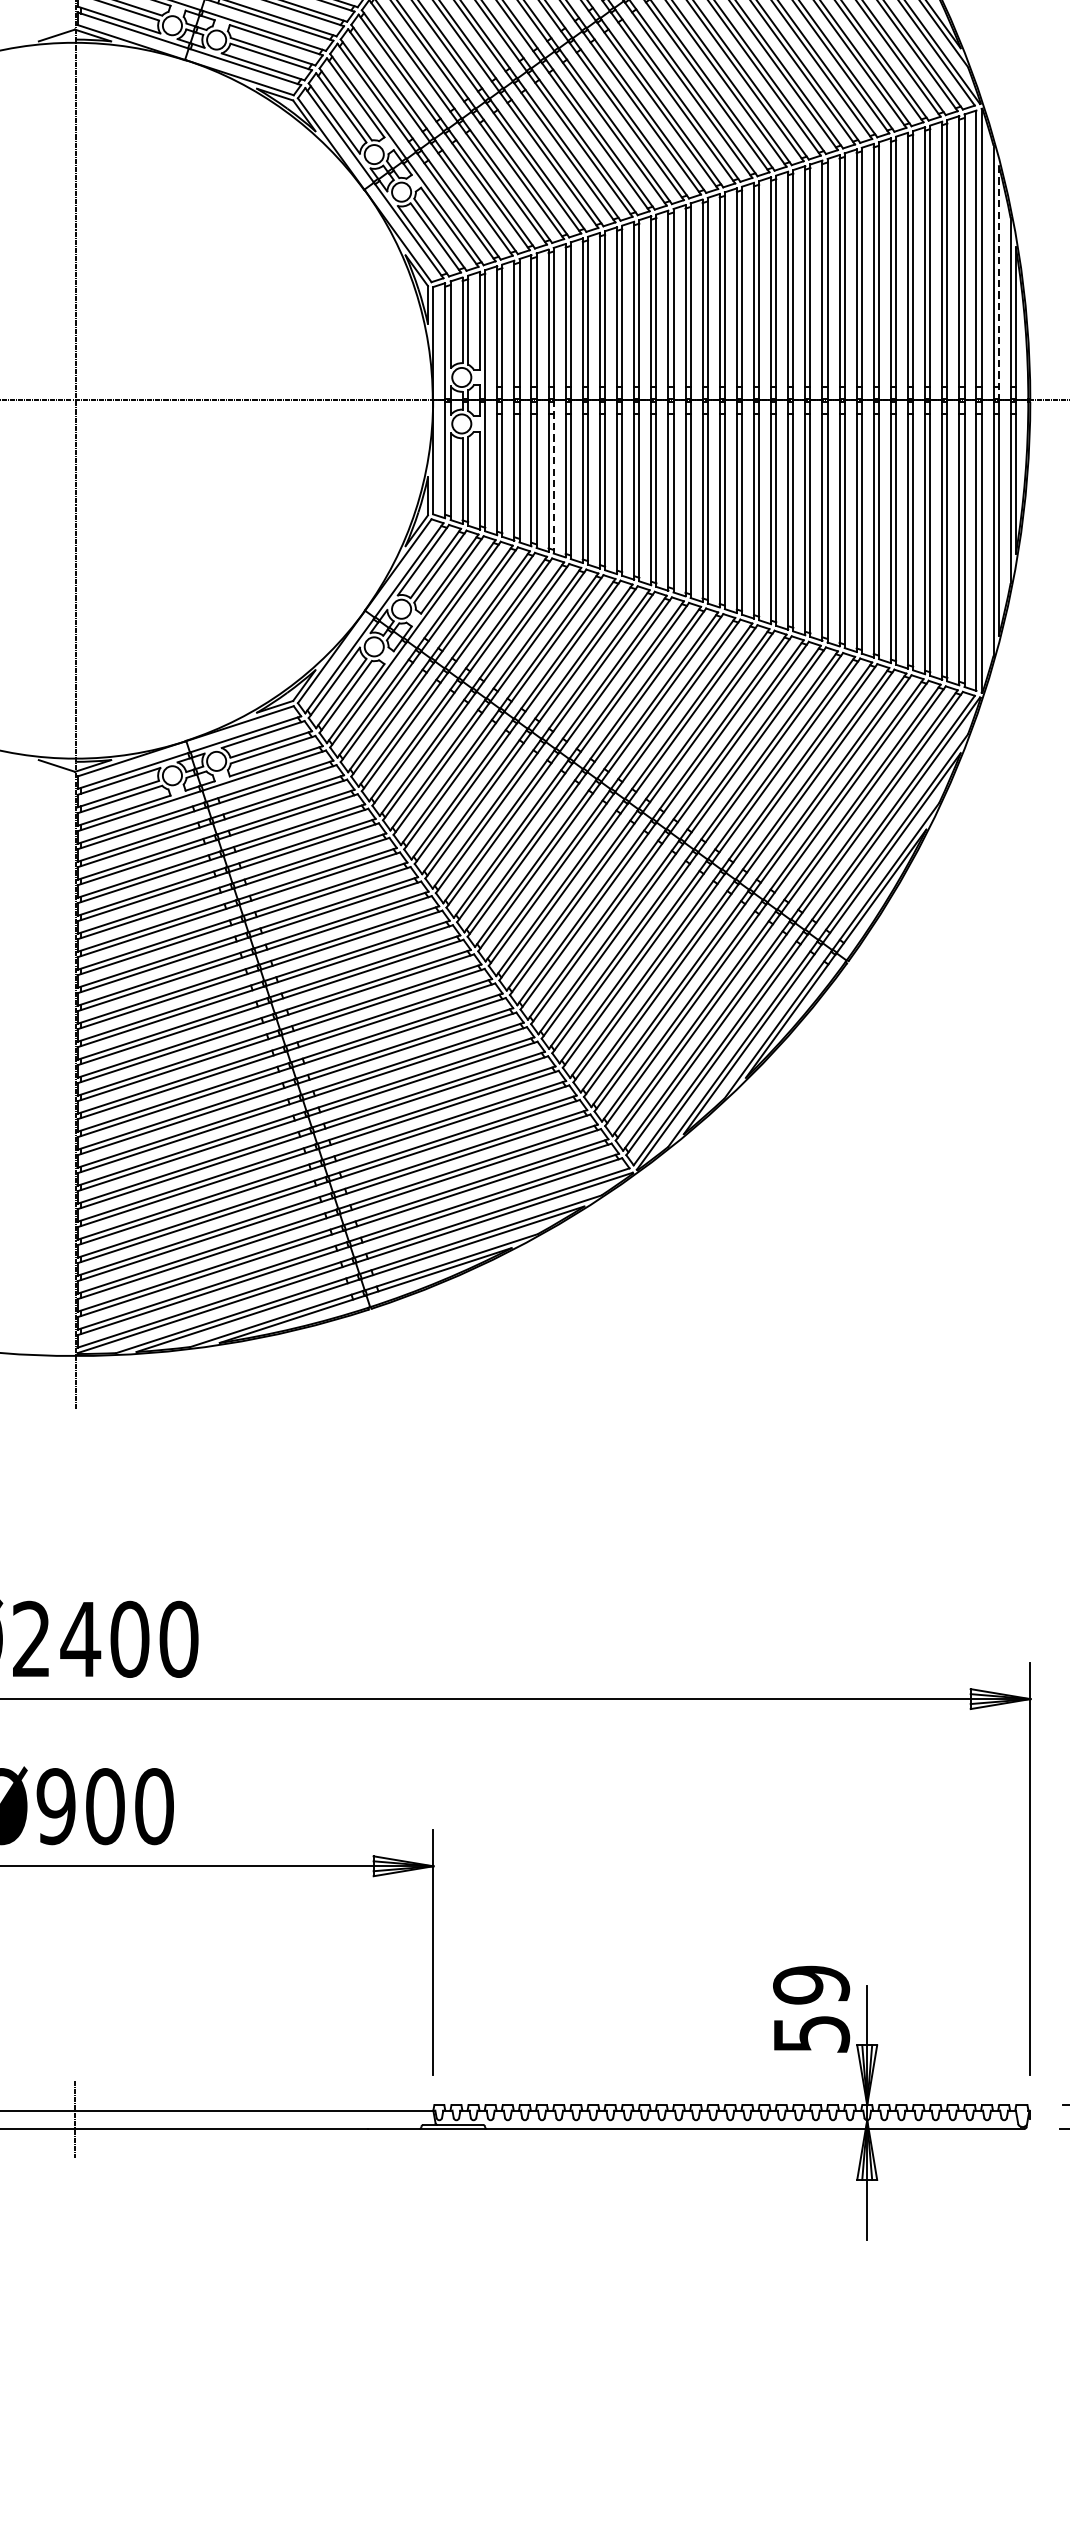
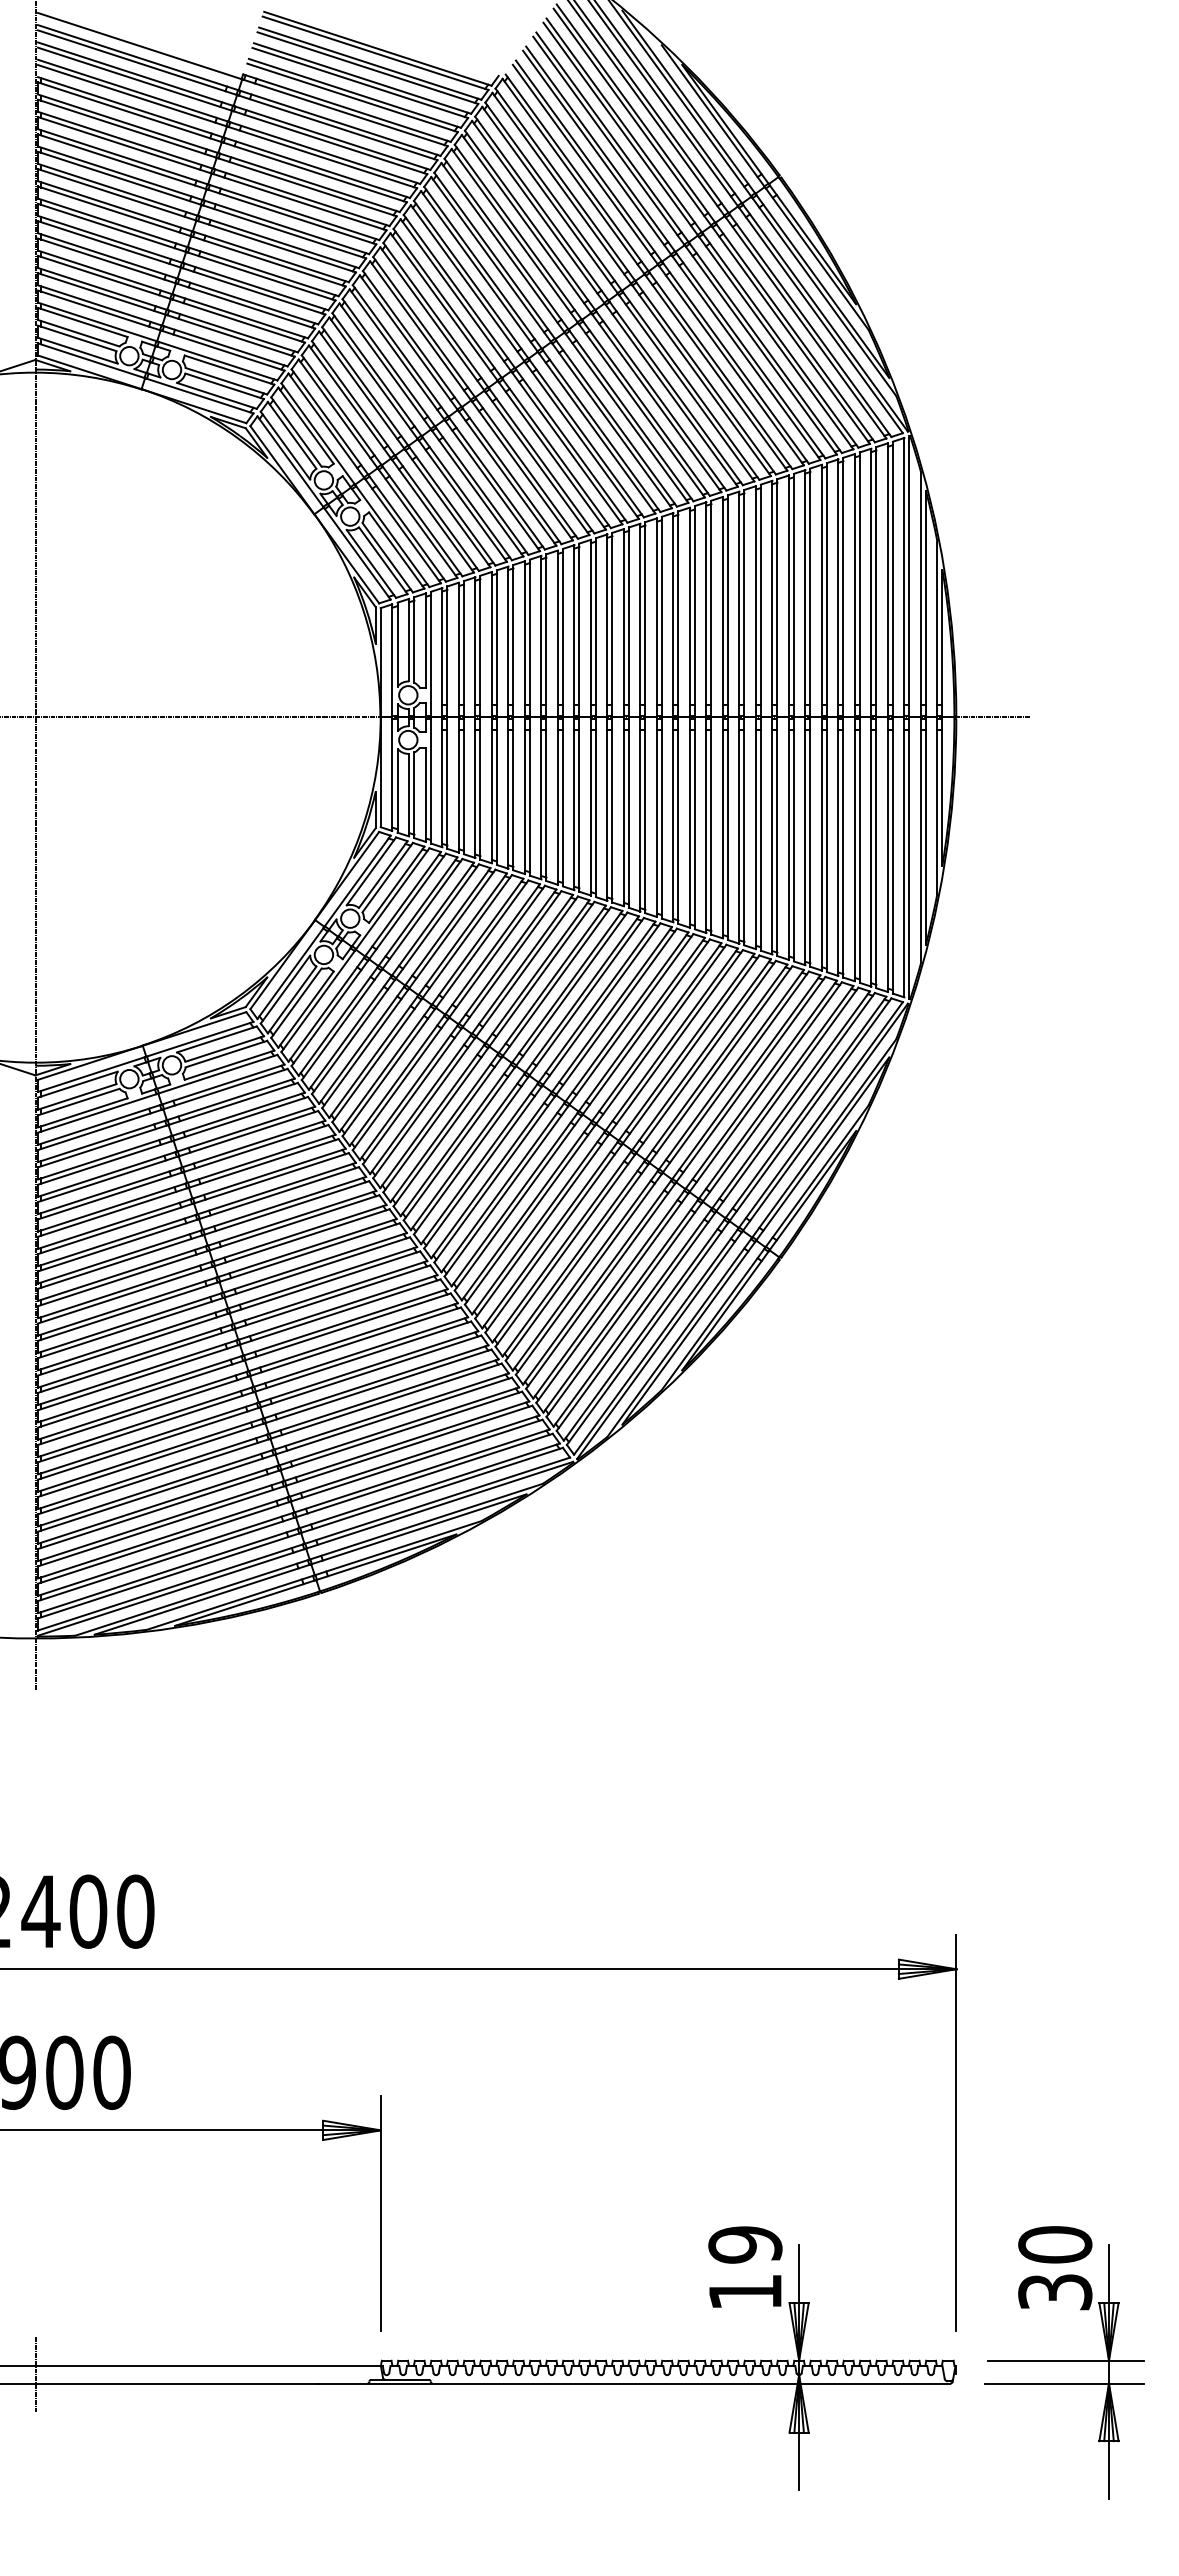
line: (998, 283) -> (925, 604), dashed -> solid
line: (553, 477) -> (496, 791), dashed -> solid
text: (811, 2034) -> (745, 2292), 59 -> 19

